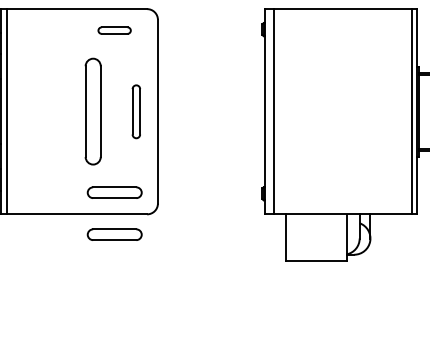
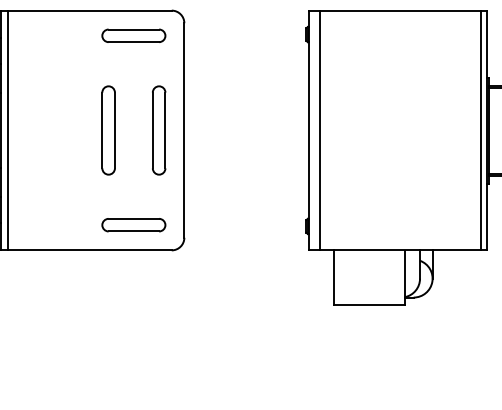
part: (114, 30) -> (133, 35), size x1.67
part: (92, 111) -> (107, 130), size x0.71
part: (136, 111) -> (159, 130), size x1.43
part: (114, 234) -> (133, 273), removed

